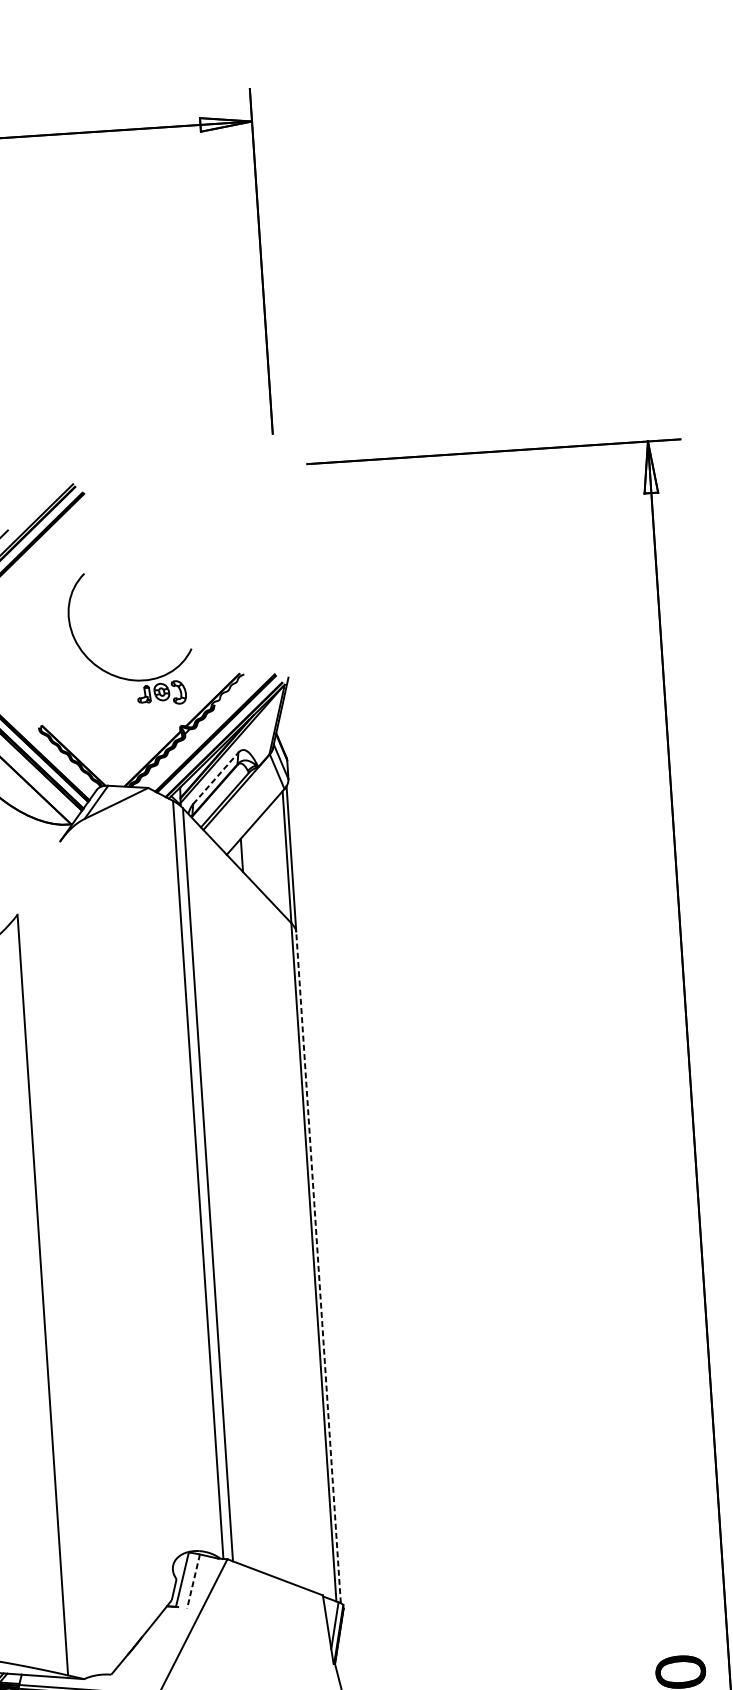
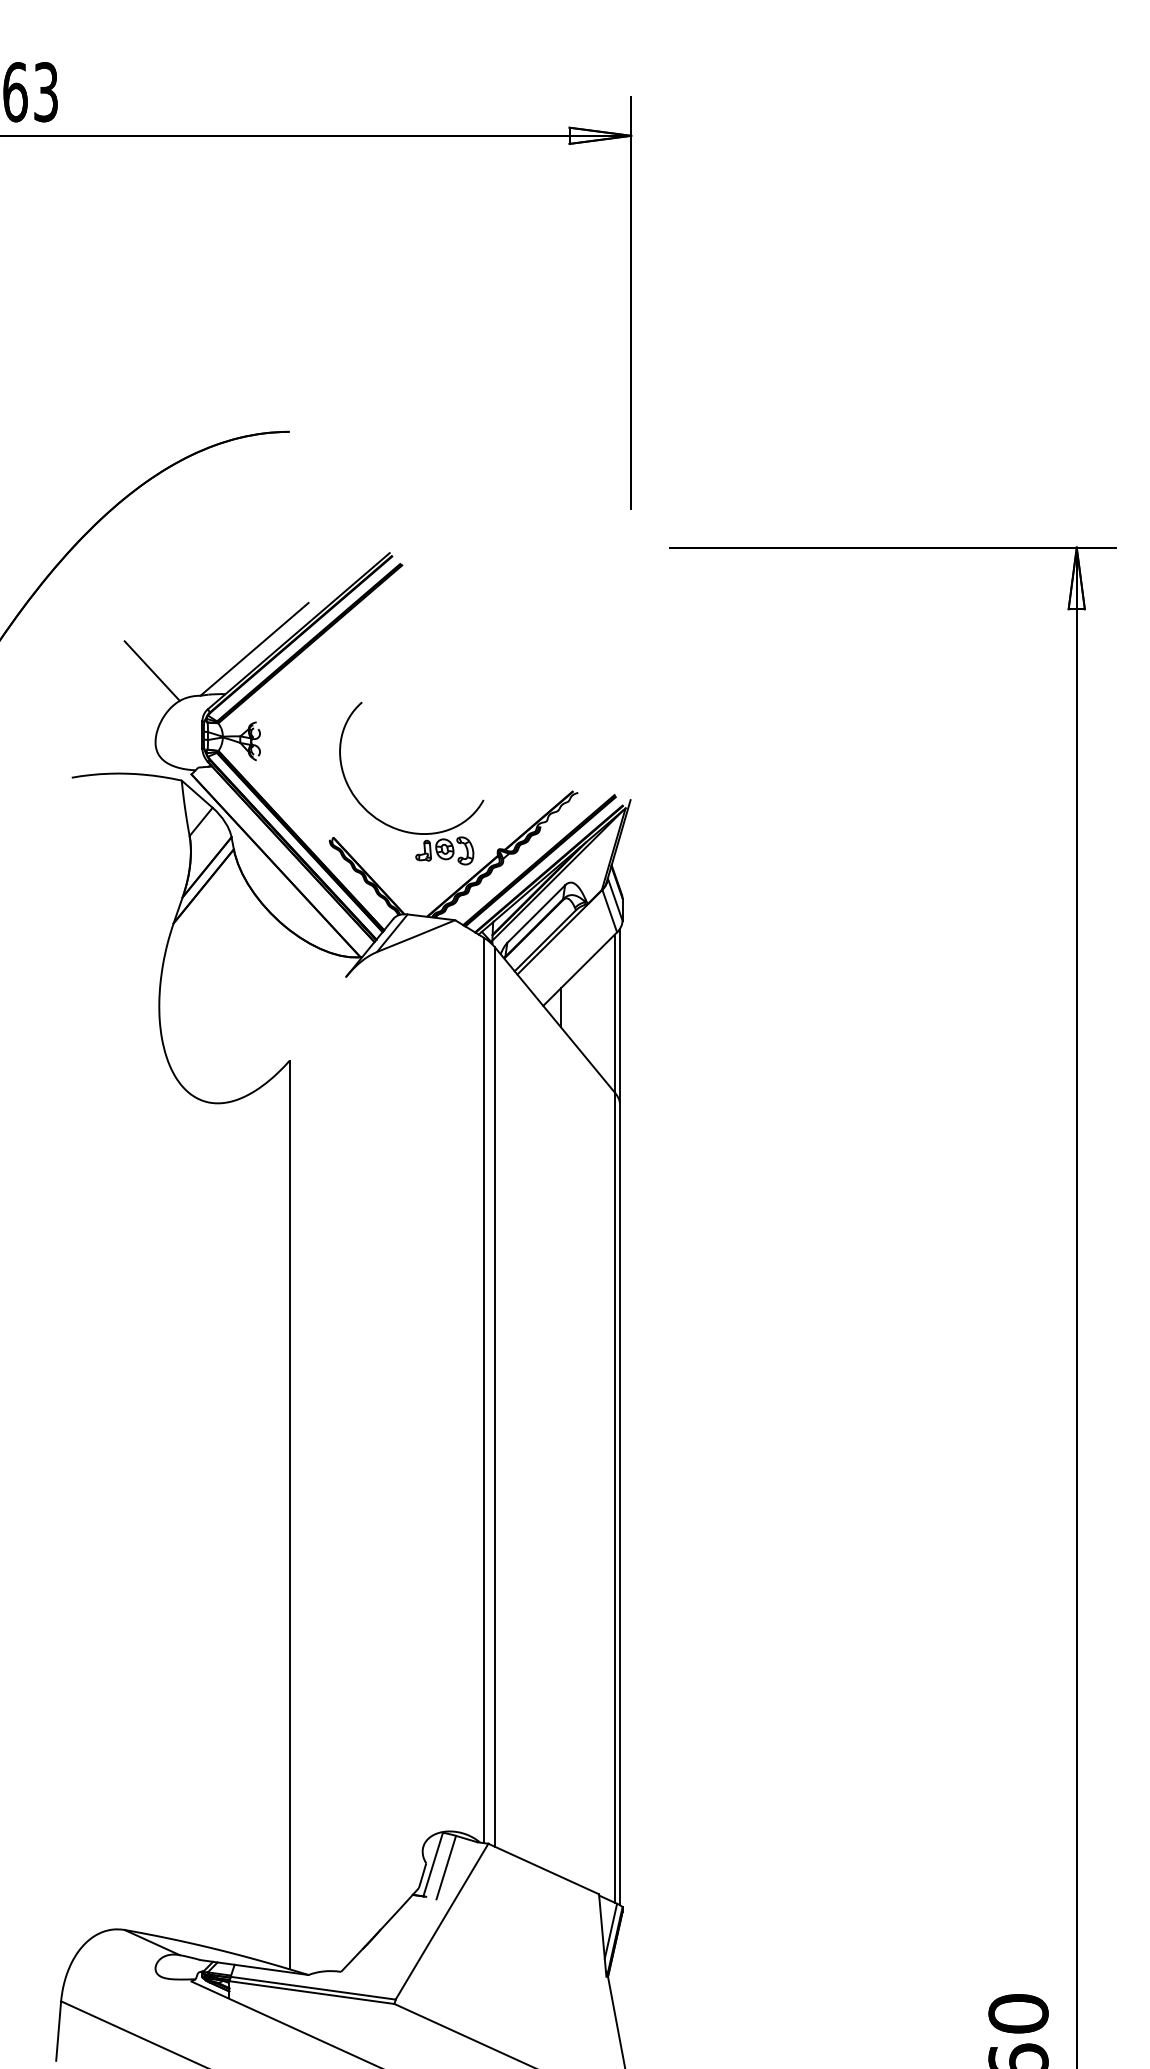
part: (117, 675) -> (393, 826), moved
line: (216, 778) -> (536, 914), dashed -> solid
line: (318, 1267) -> (619, 1503), dashed -> solid
line: (193, 1582) -> (446, 1868), dashed -> solid

